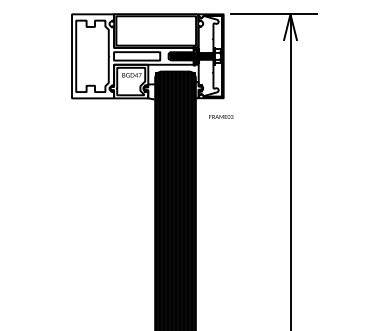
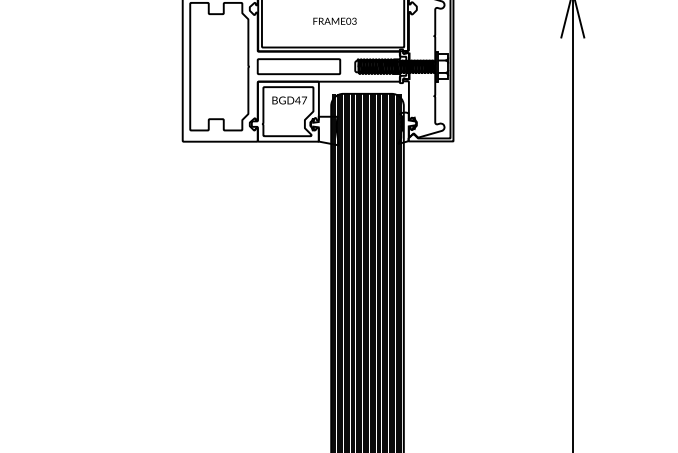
text: (221, 116) -> (335, 20), moved

